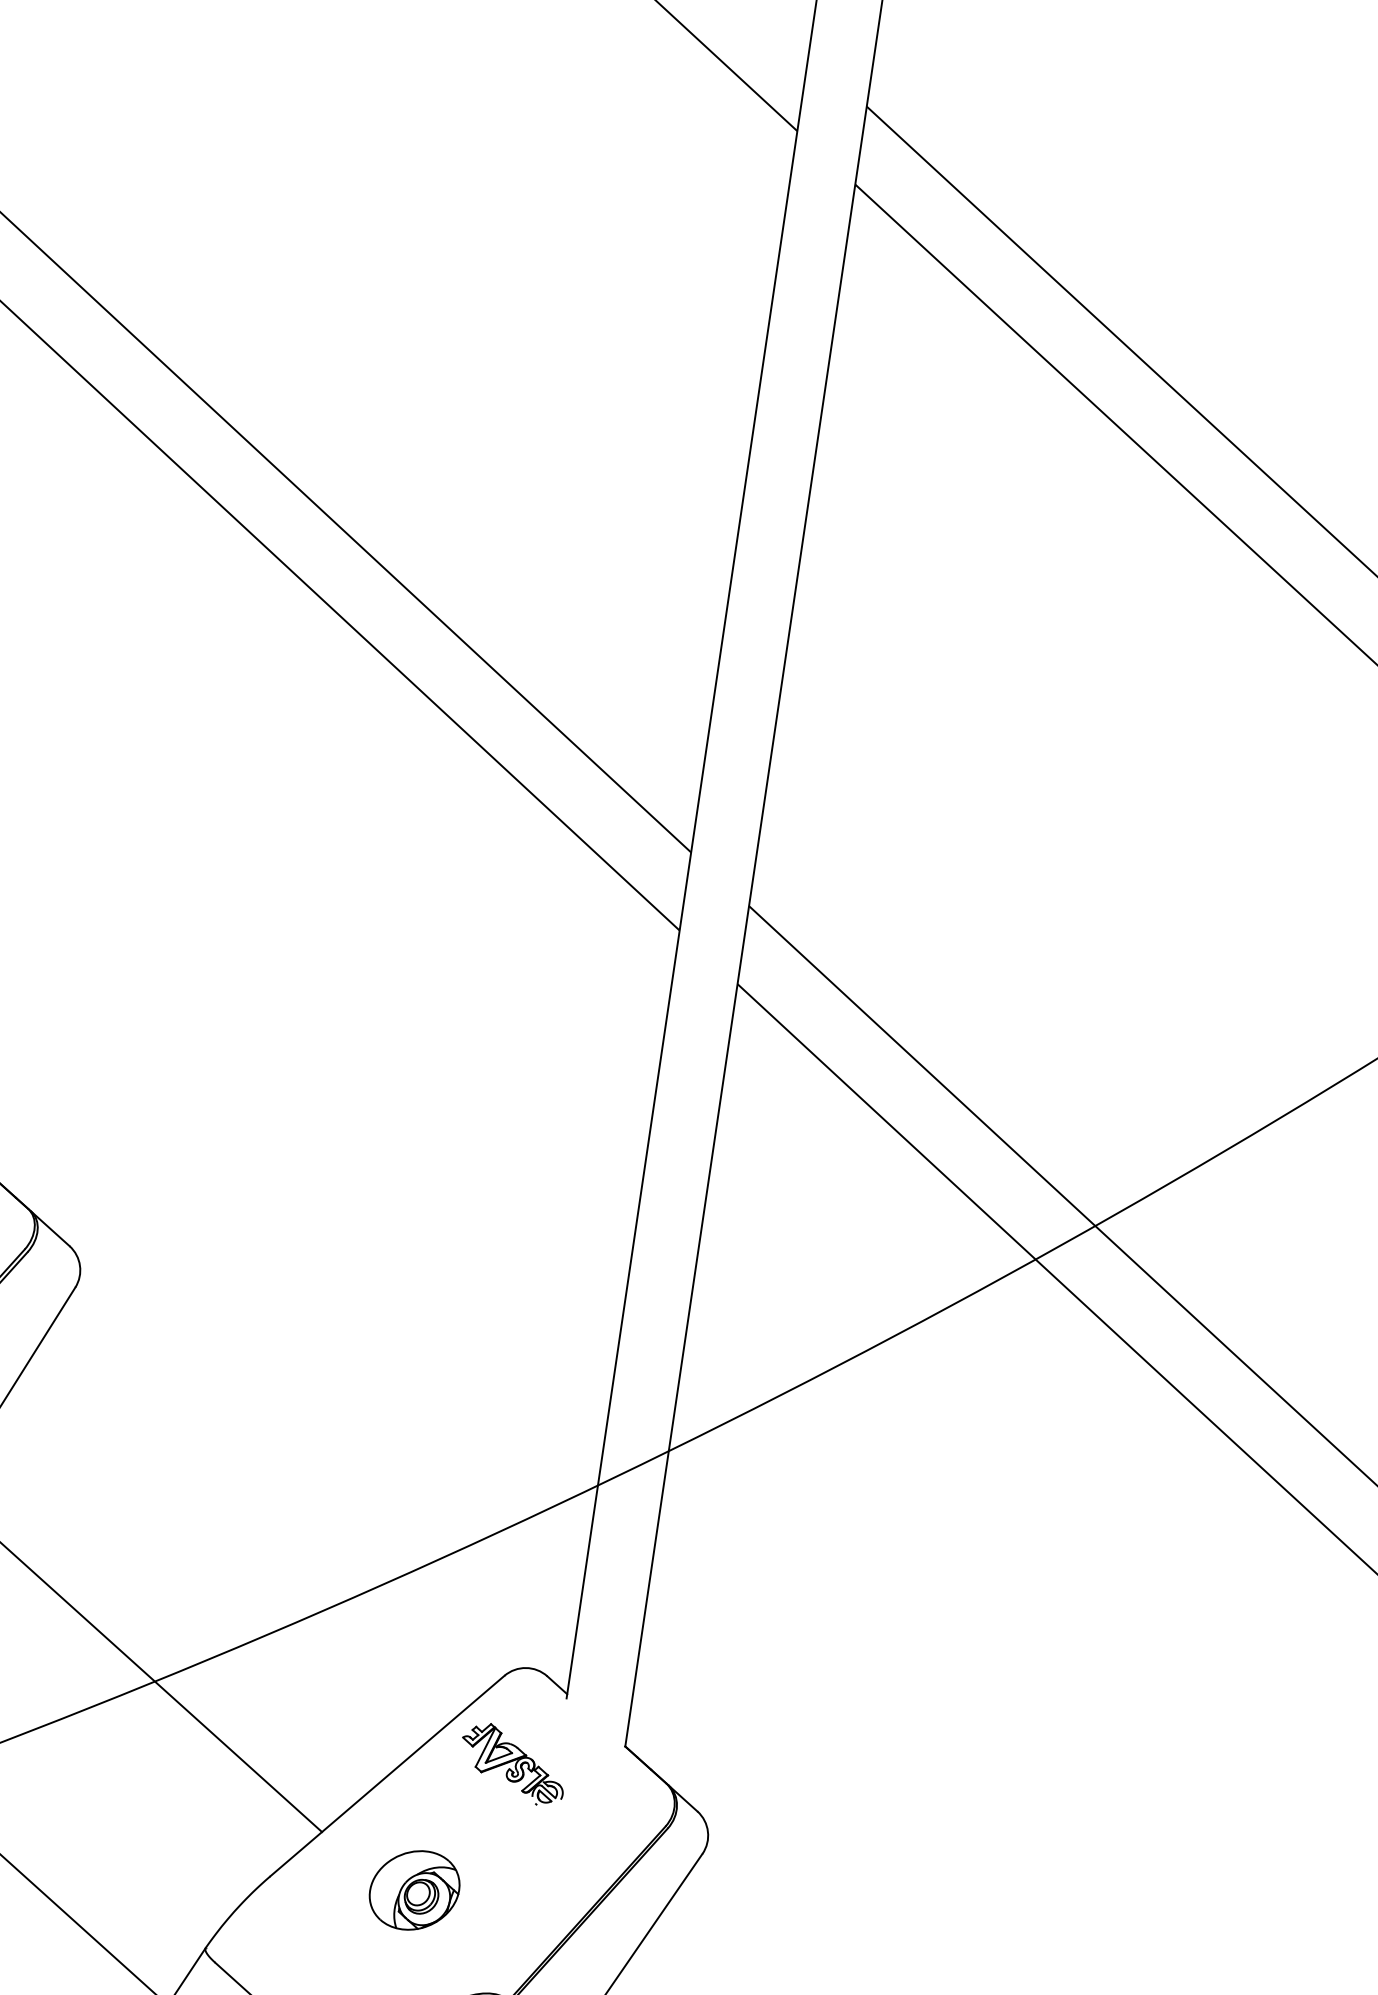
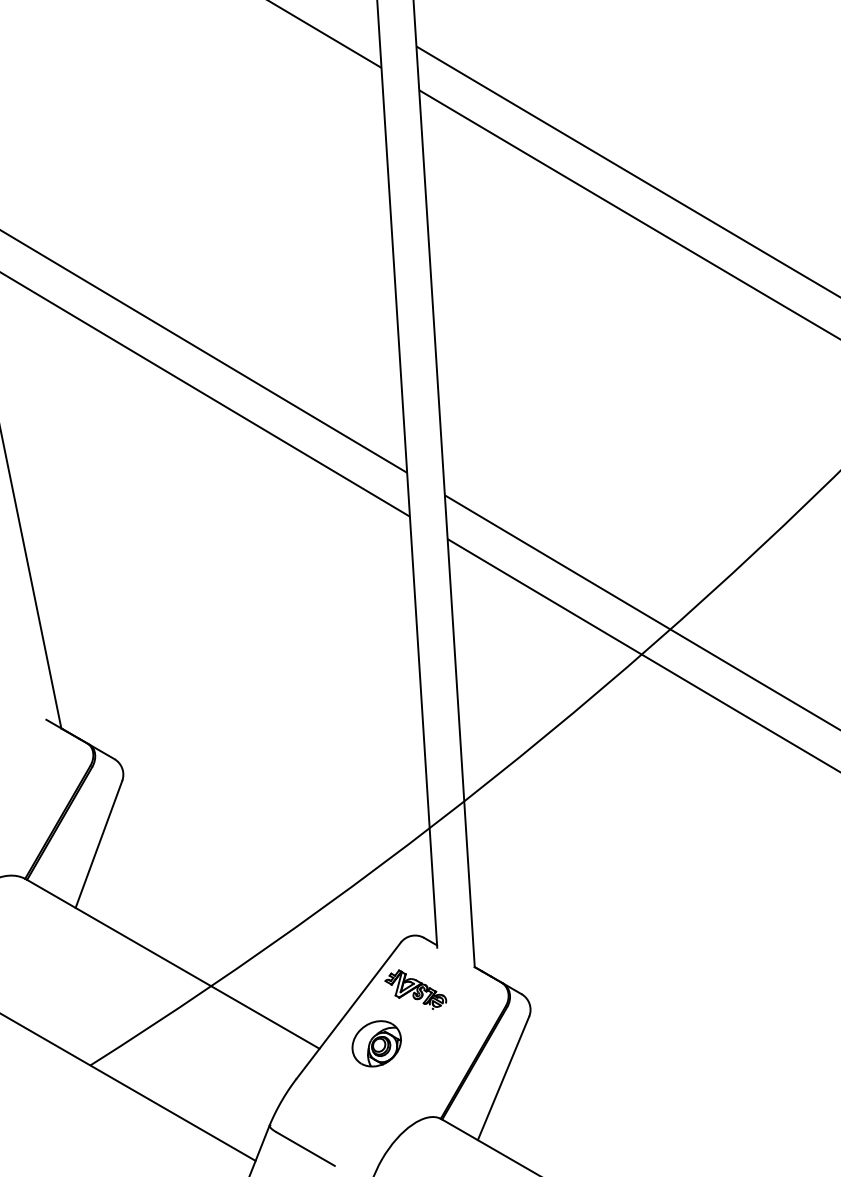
part: (414, 1889) -> (376, 1043), moved

